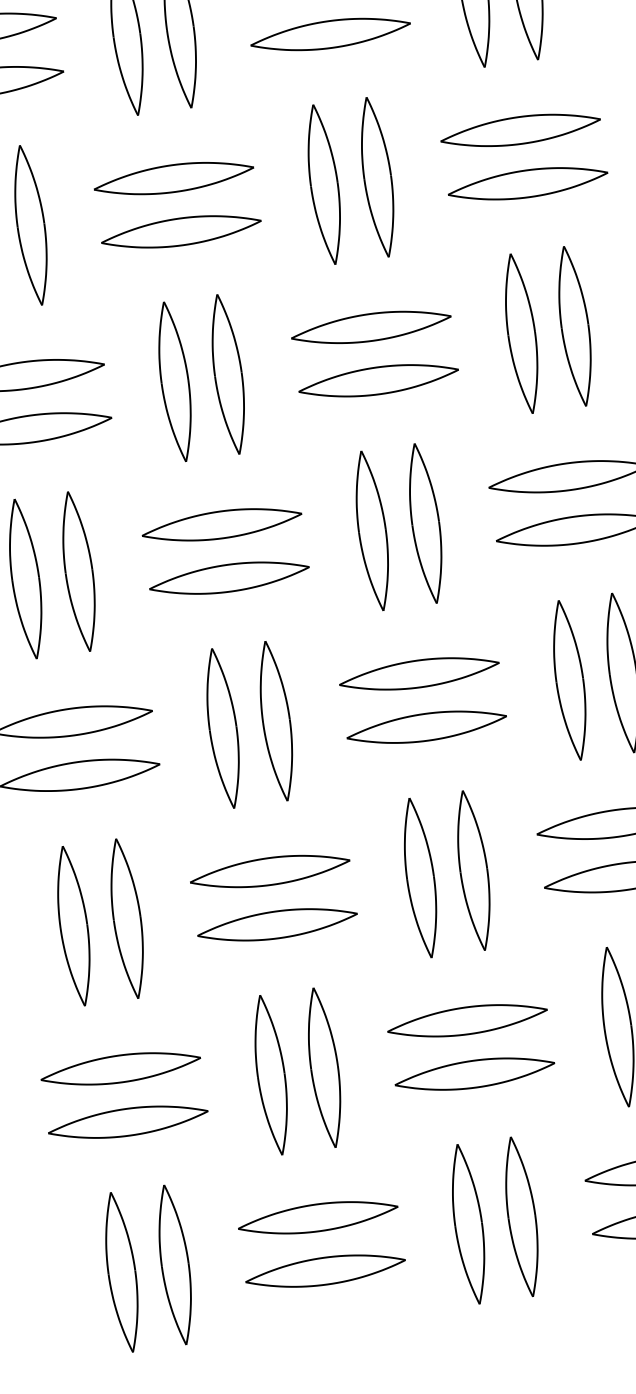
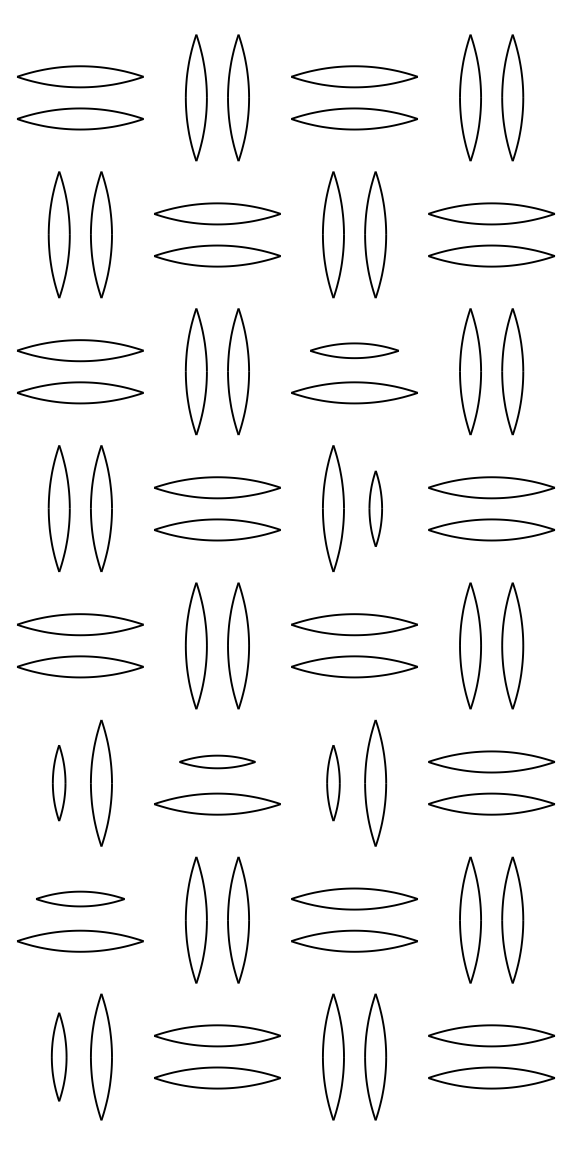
part: (371, 327) -> (354, 350), size x0.7
part: (425, 523) -> (375, 508), size x0.6
part: (270, 870) -> (217, 761), size x0.6
part: (420, 877) -> (333, 782), size x0.6
part: (72, 925) -> (58, 782), size x0.6
part: (120, 1068) -> (80, 898), size x0.7
part: (120, 1271) -> (58, 1056), size x0.7

